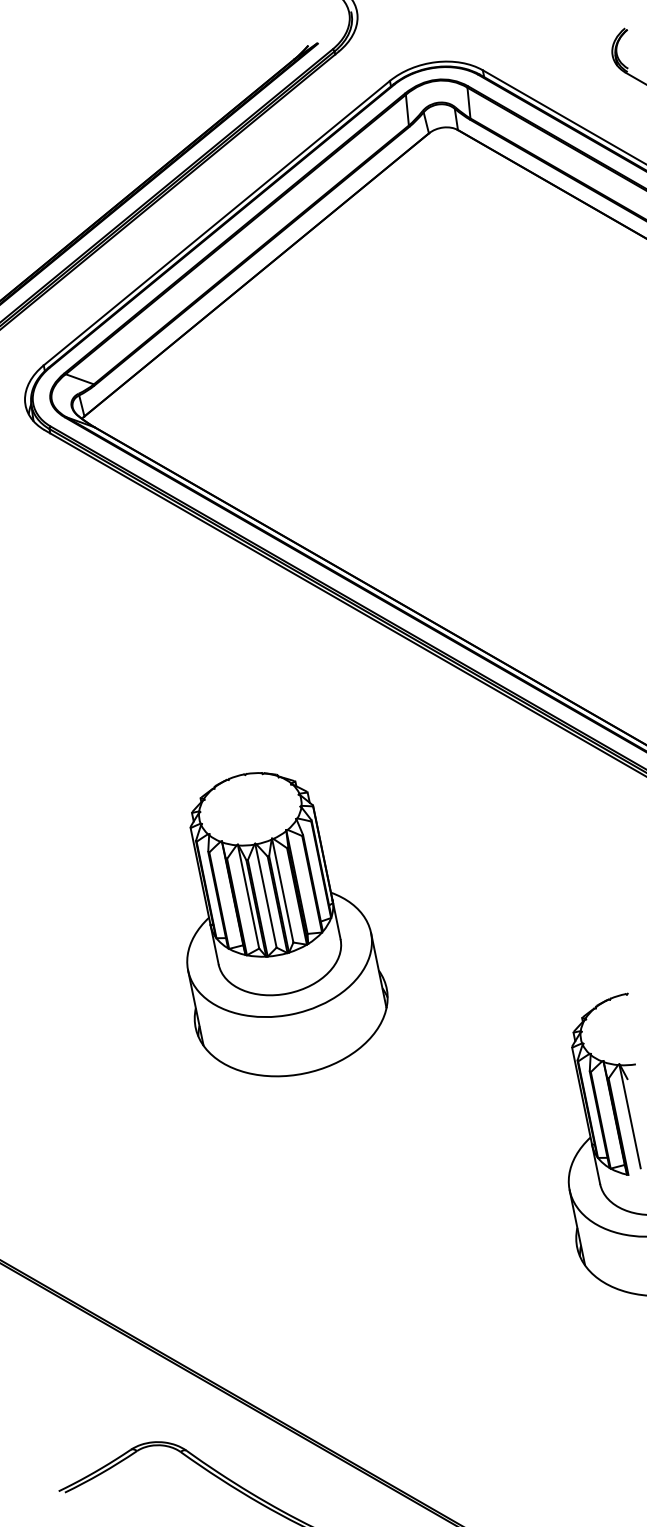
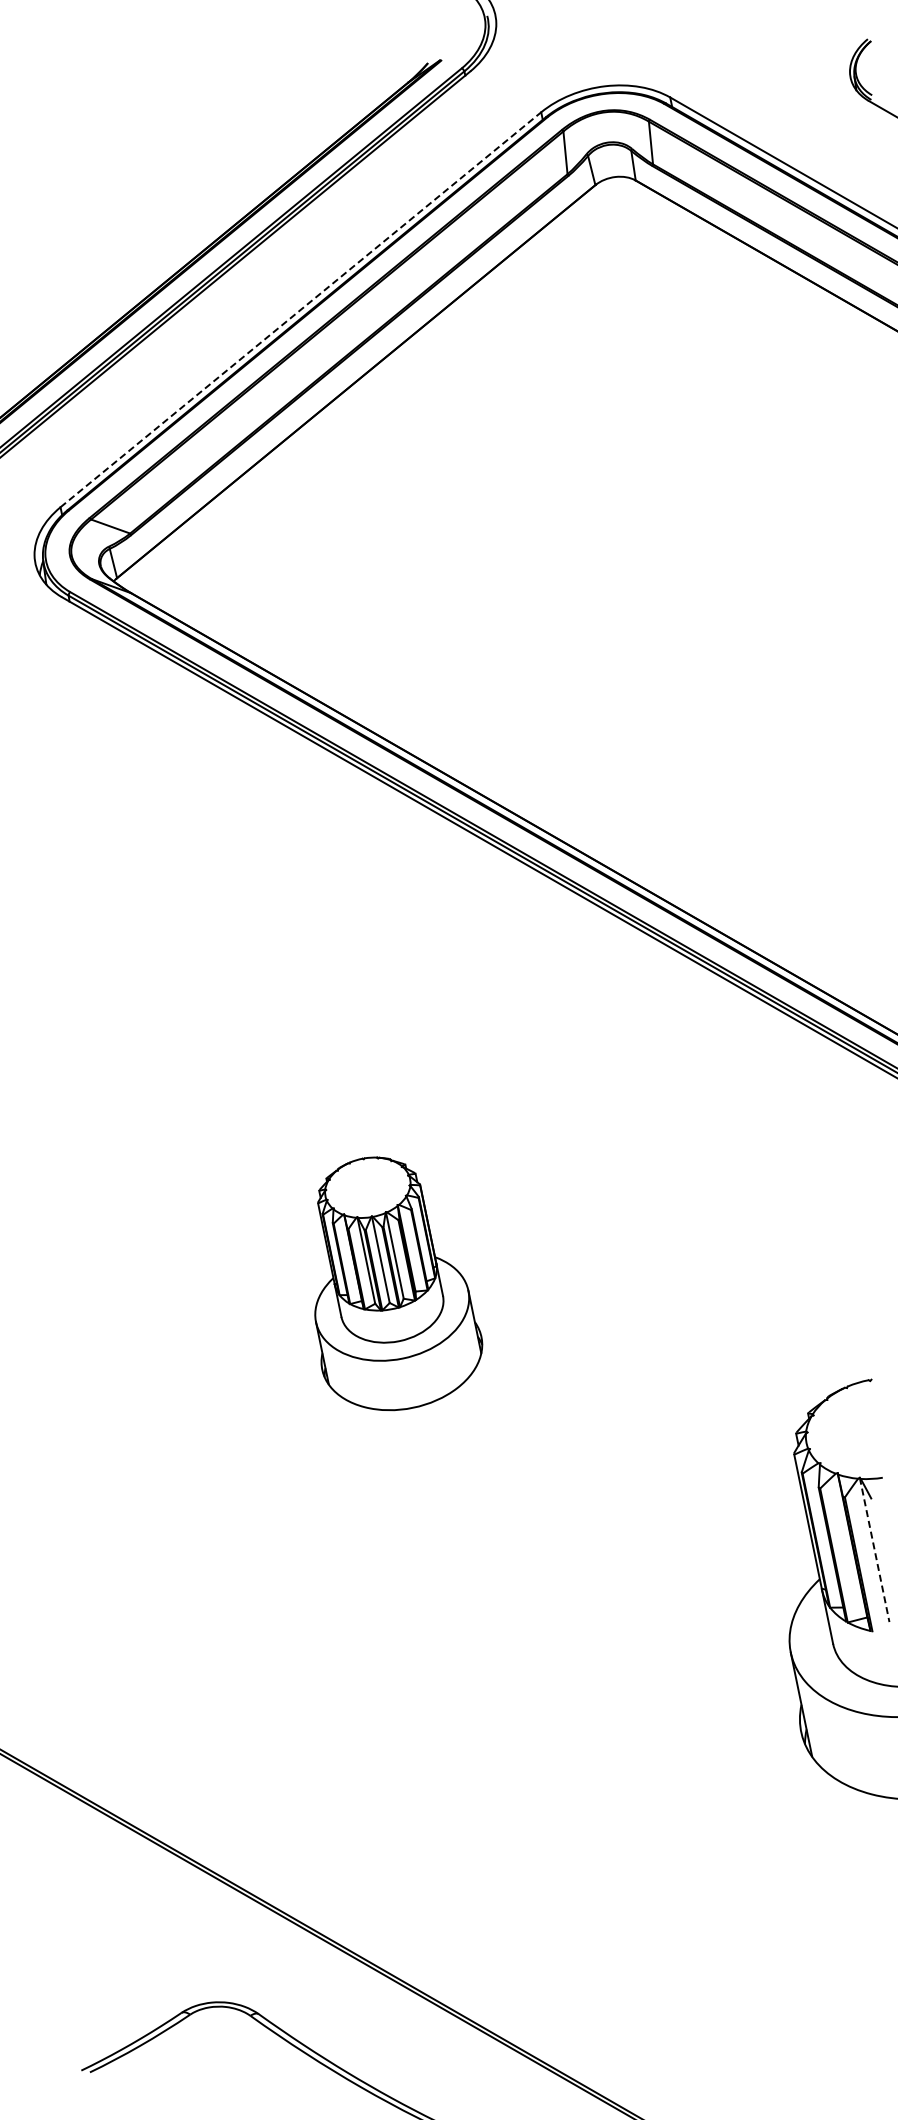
line: (217, 222) -> (301, 309), solid -> dashed
part: (287, 924) -> (398, 1283), size x0.6
line: (629, 1116) -> (874, 1549), solid -> dashed

